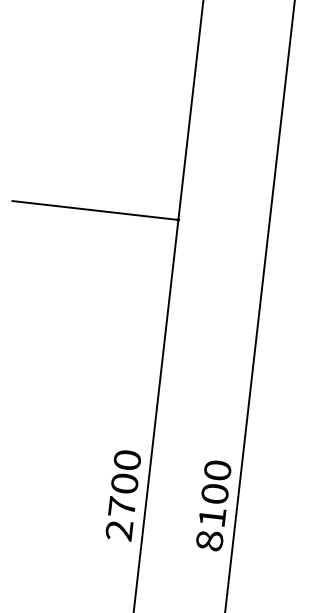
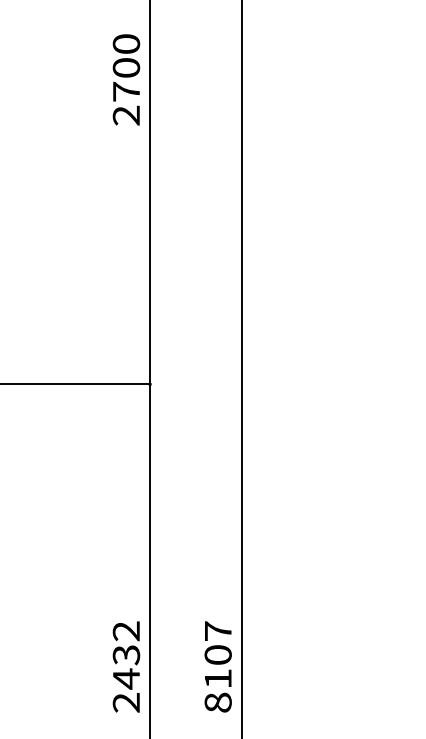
text: (217, 469) -> (217, 630), 8100 -> 8107
text: (124, 484) -> (126, 655), 2700 -> 2432

